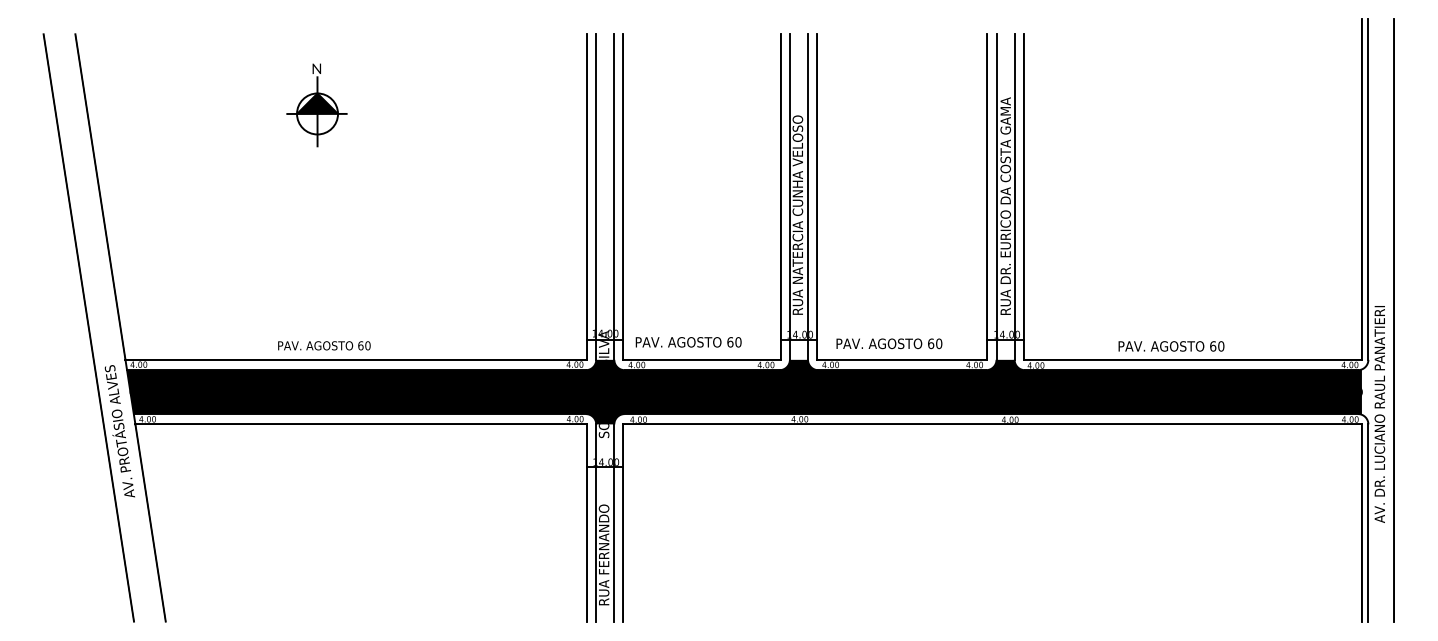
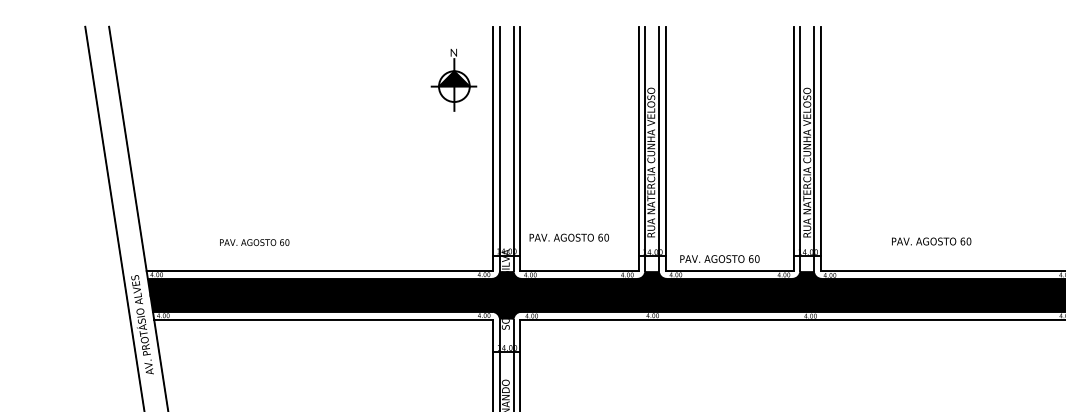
part: (316, 105) -> (453, 80), moved
text: (1005, 189) -> (807, 143), RUA DR. EURICO DA COSTA GAMA -> RUA NATERCIA CUNHA VELOSO
text: (688, 342) -> (569, 237), moved
text: (324, 345) -> (254, 242), moved
text: (1171, 346) -> (931, 241), moved

